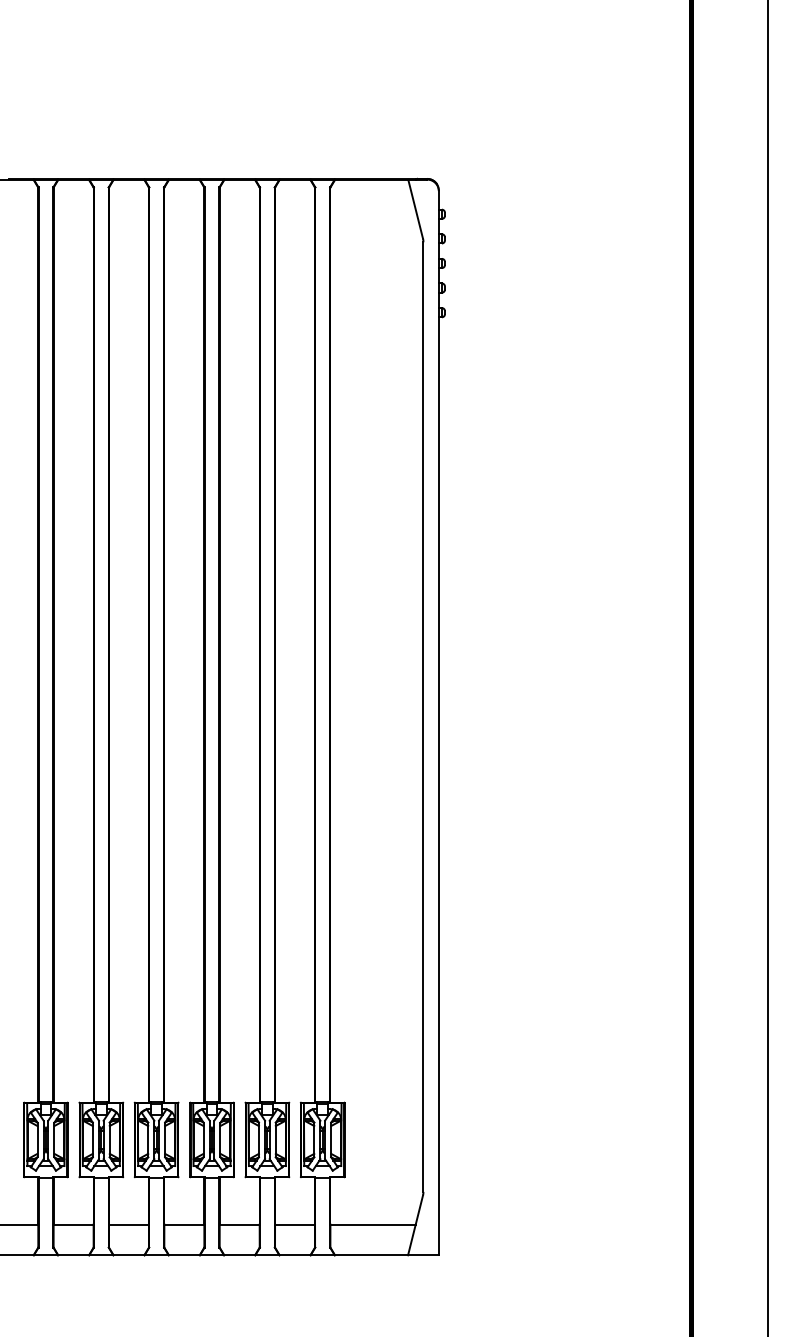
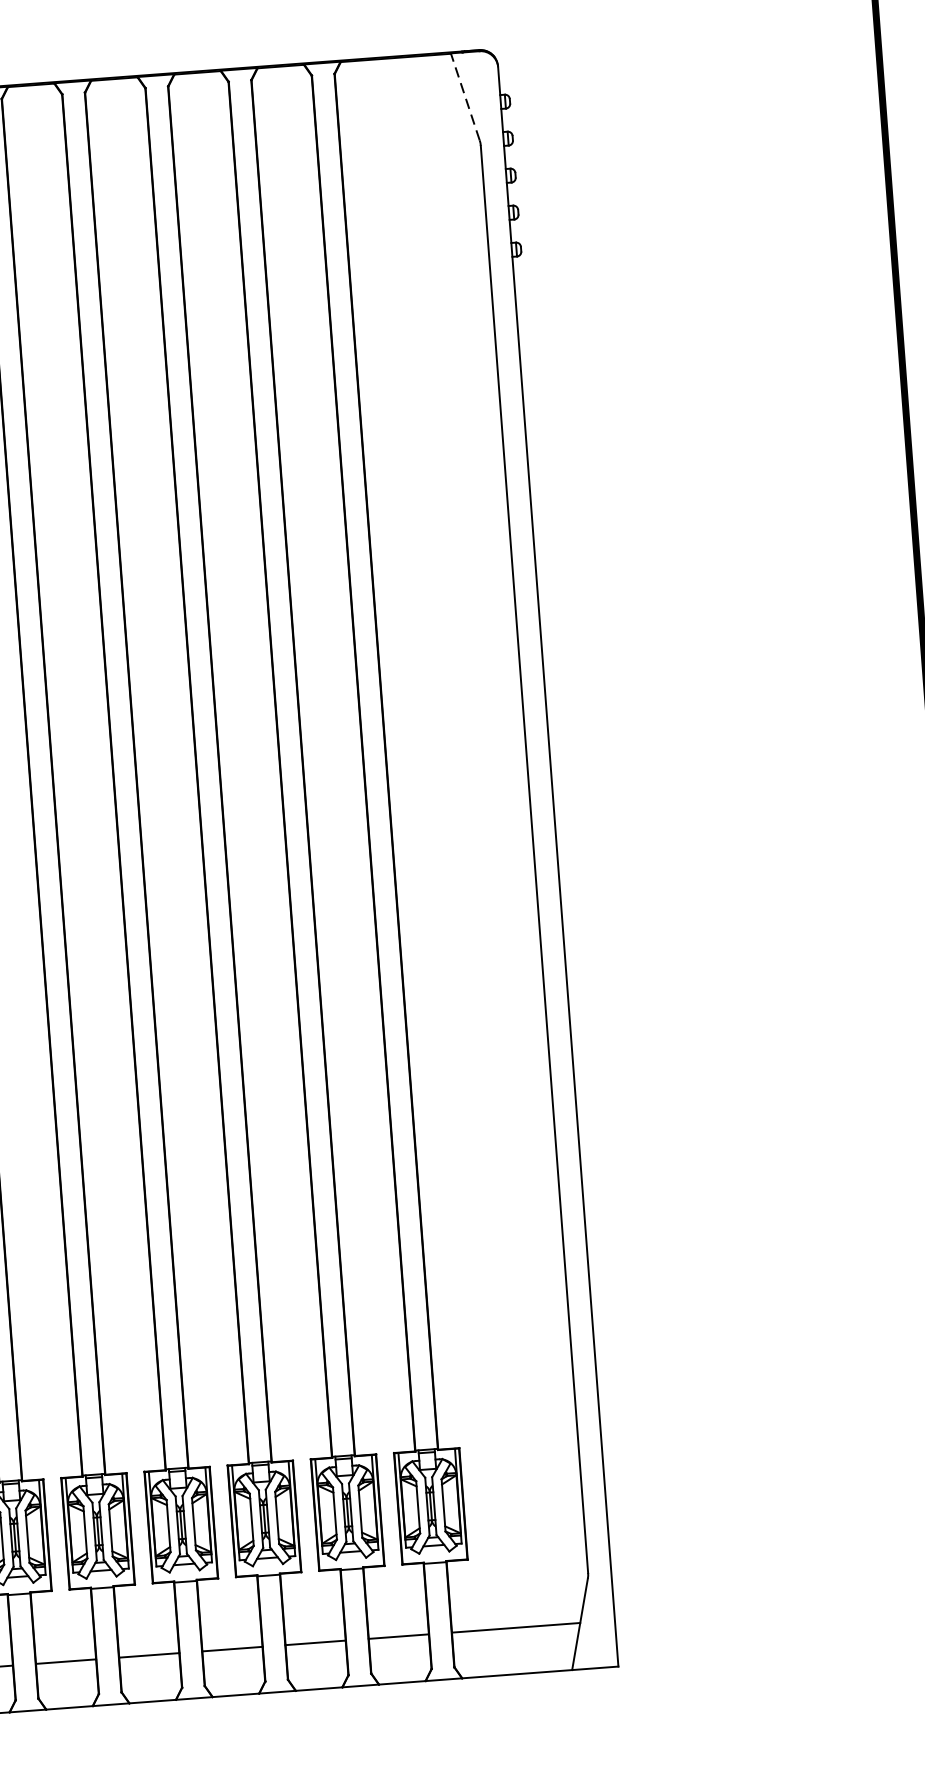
line: (415, 208) -> (465, 95), solid -> dashed

